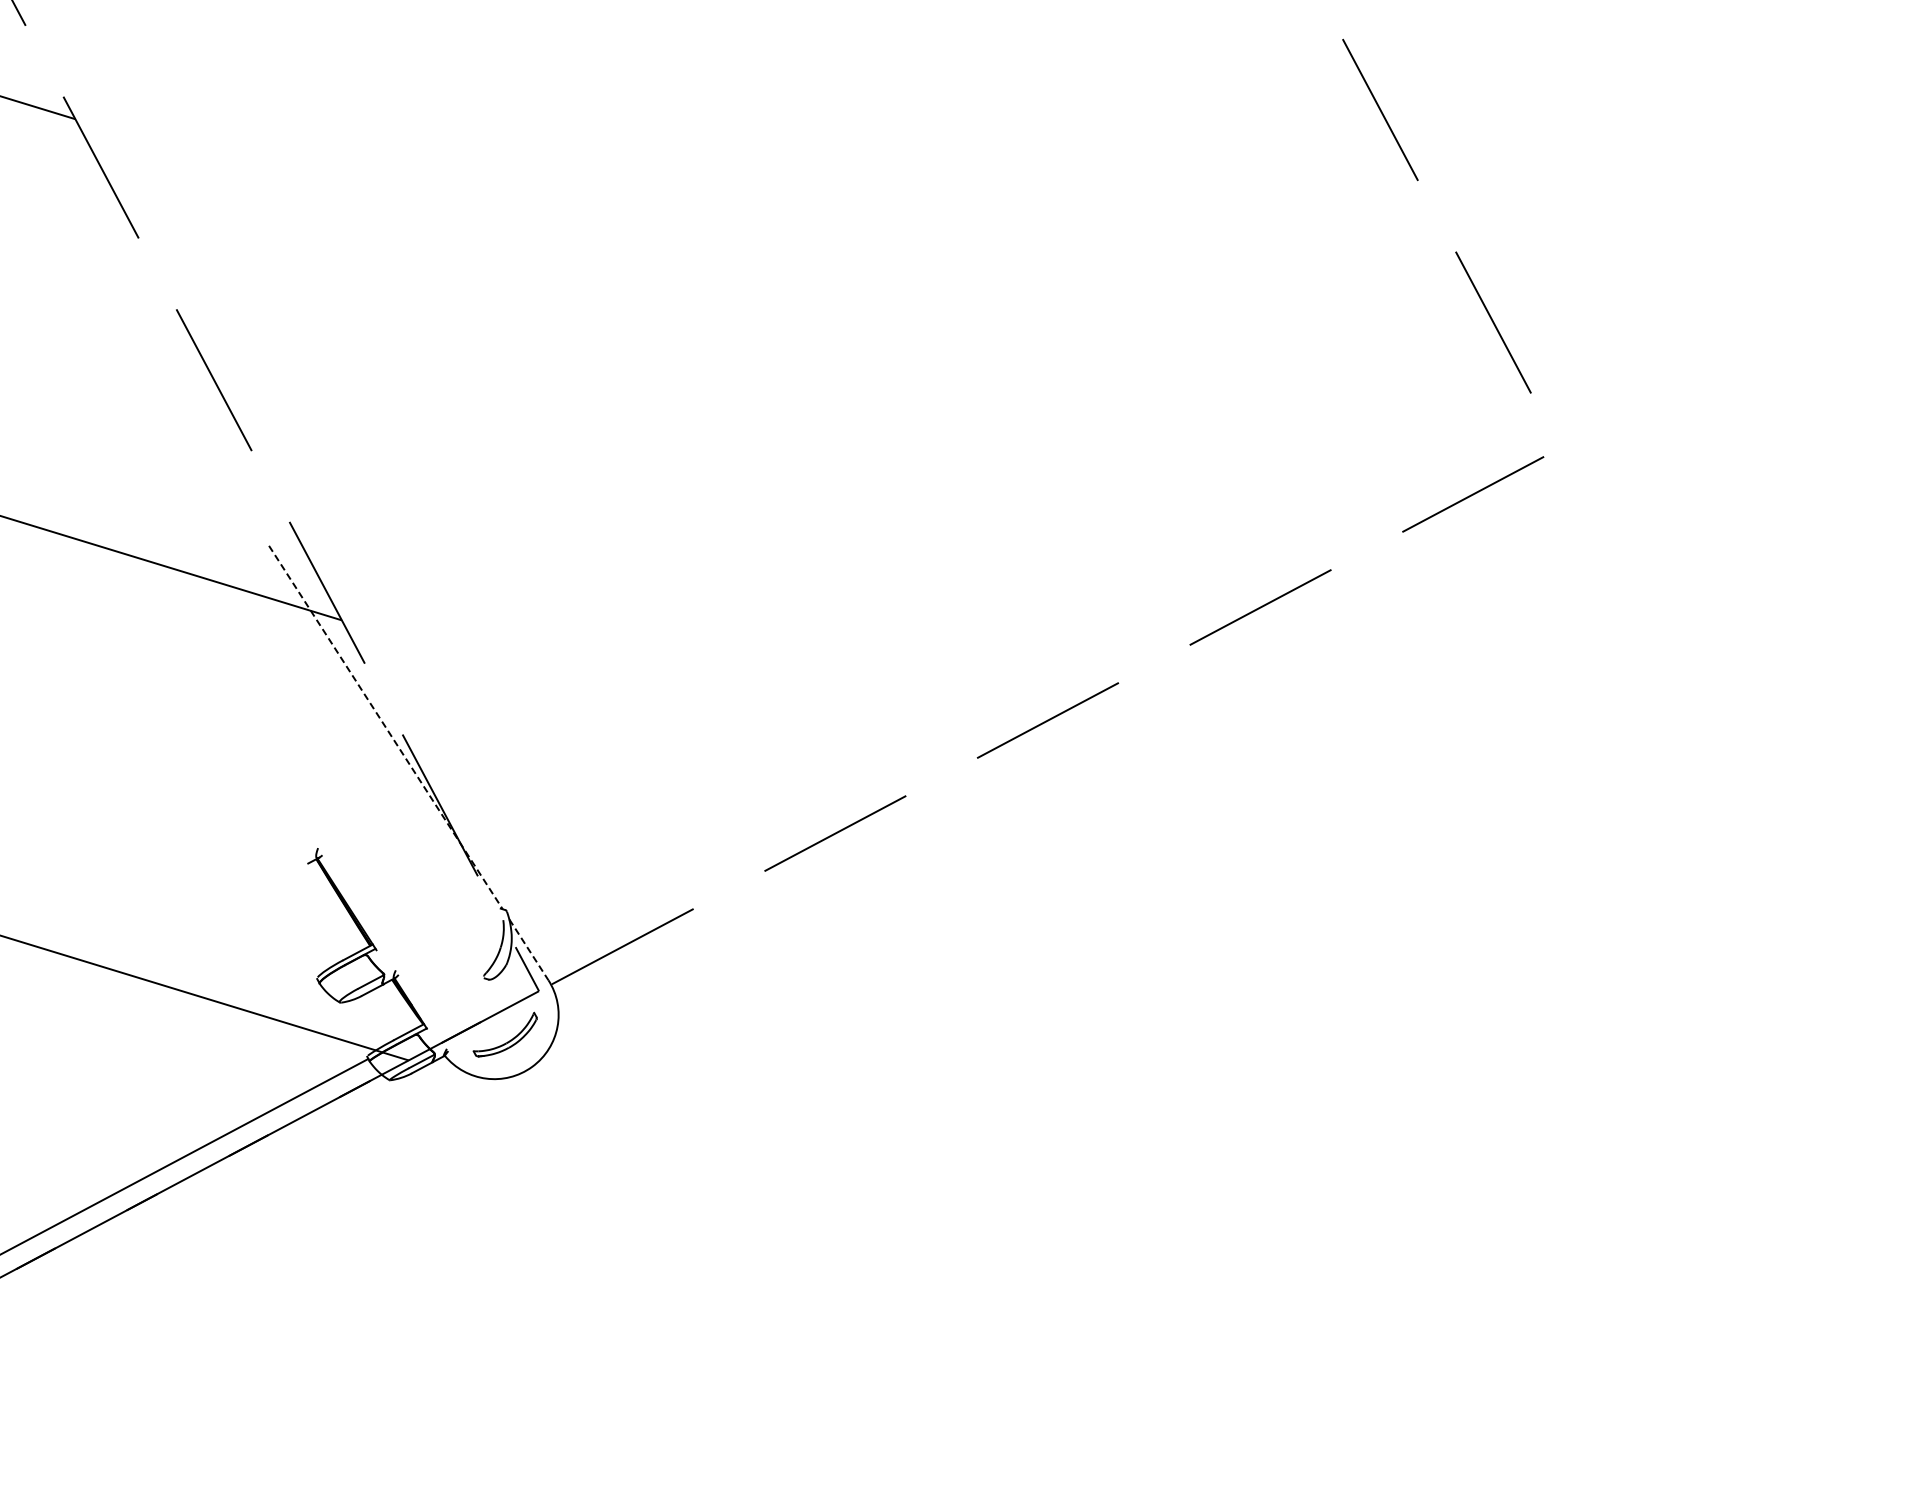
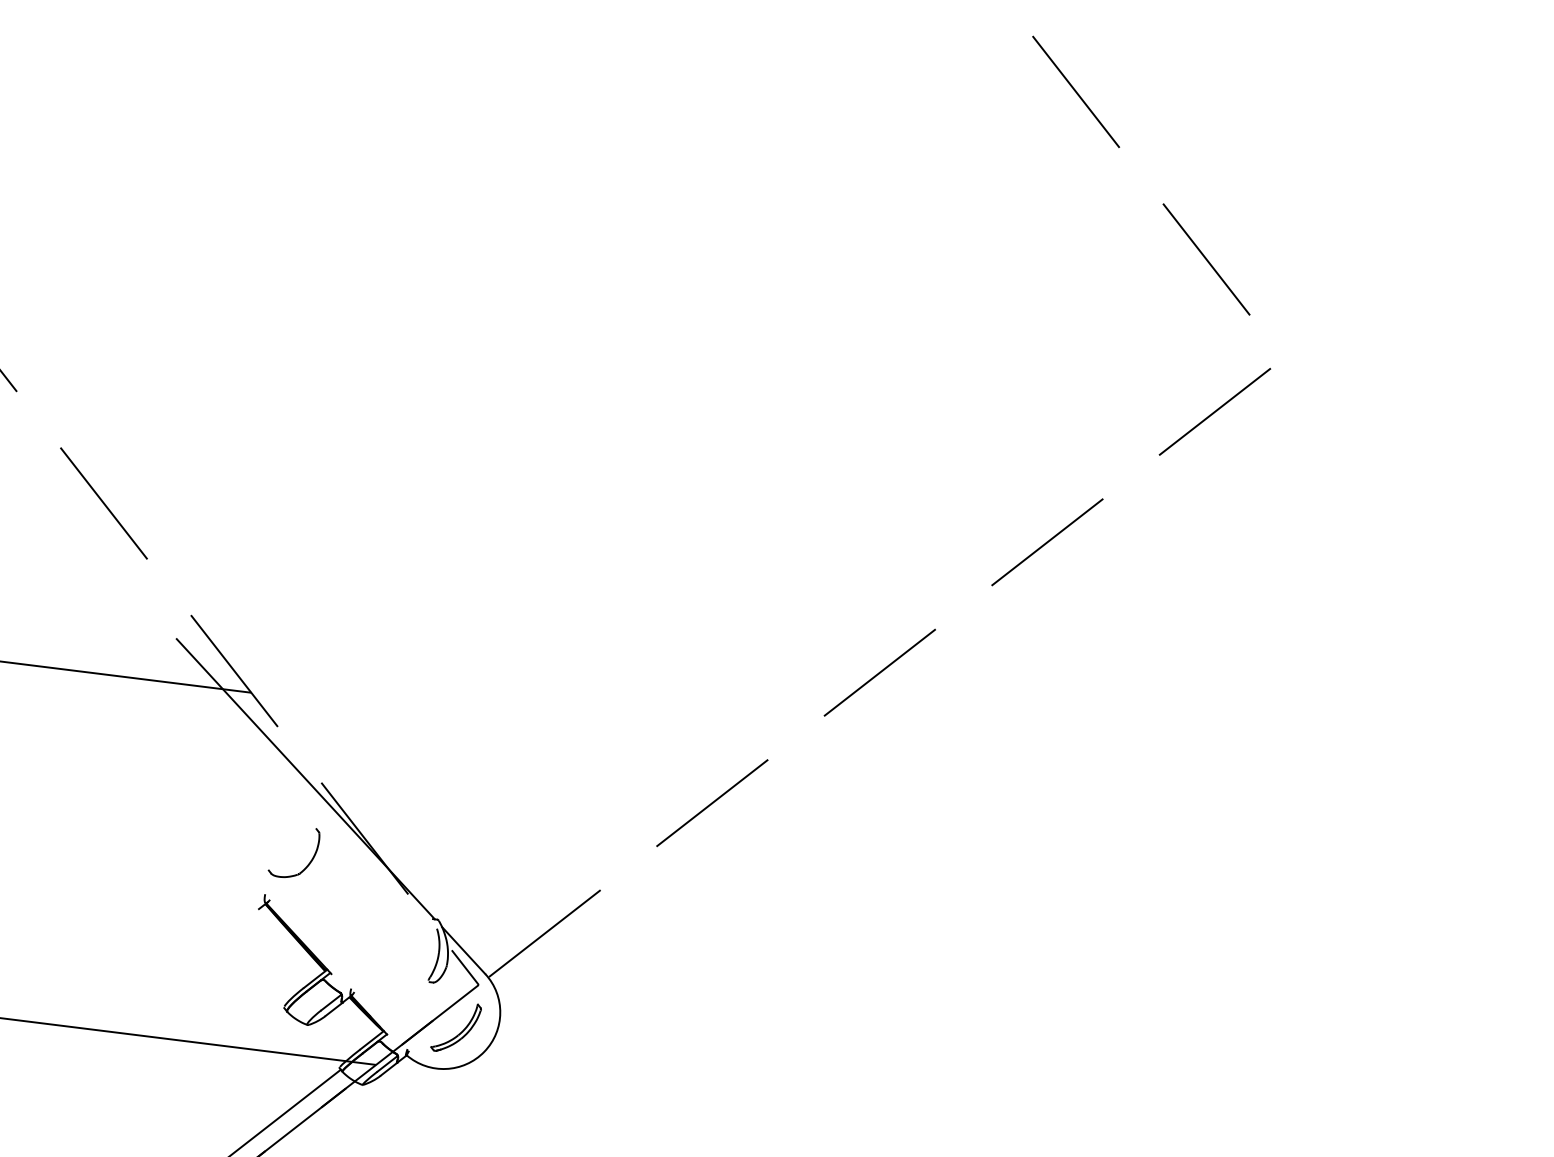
line: (386, 727) -> (306, 779), dashed -> solid
part: (368, 825) -> (305, 866), added
line: (529, 950) -> (464, 951), dashed -> solid

